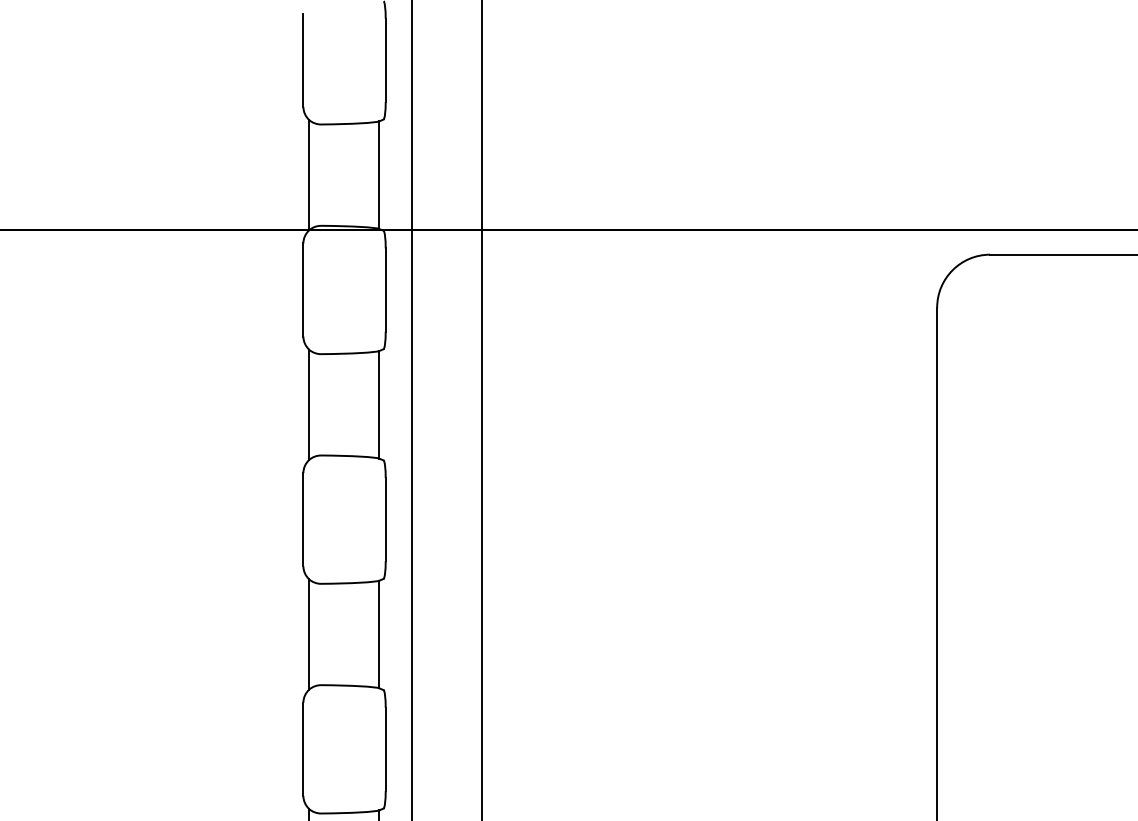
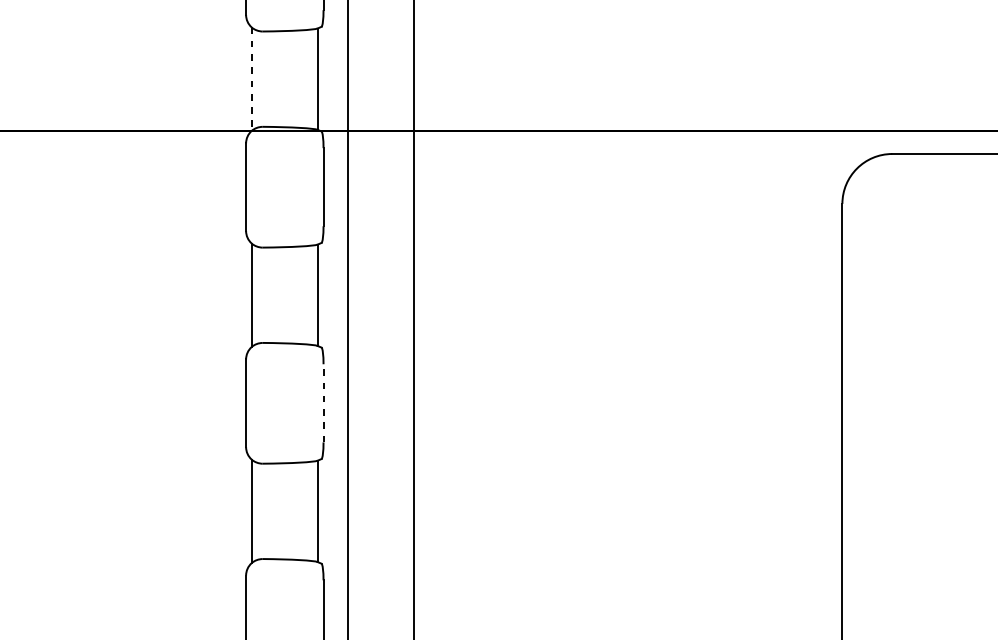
line: (309, 175) -> (251, 79), solid -> dashed
line: (385, 519) -> (323, 403), solid -> dashed

